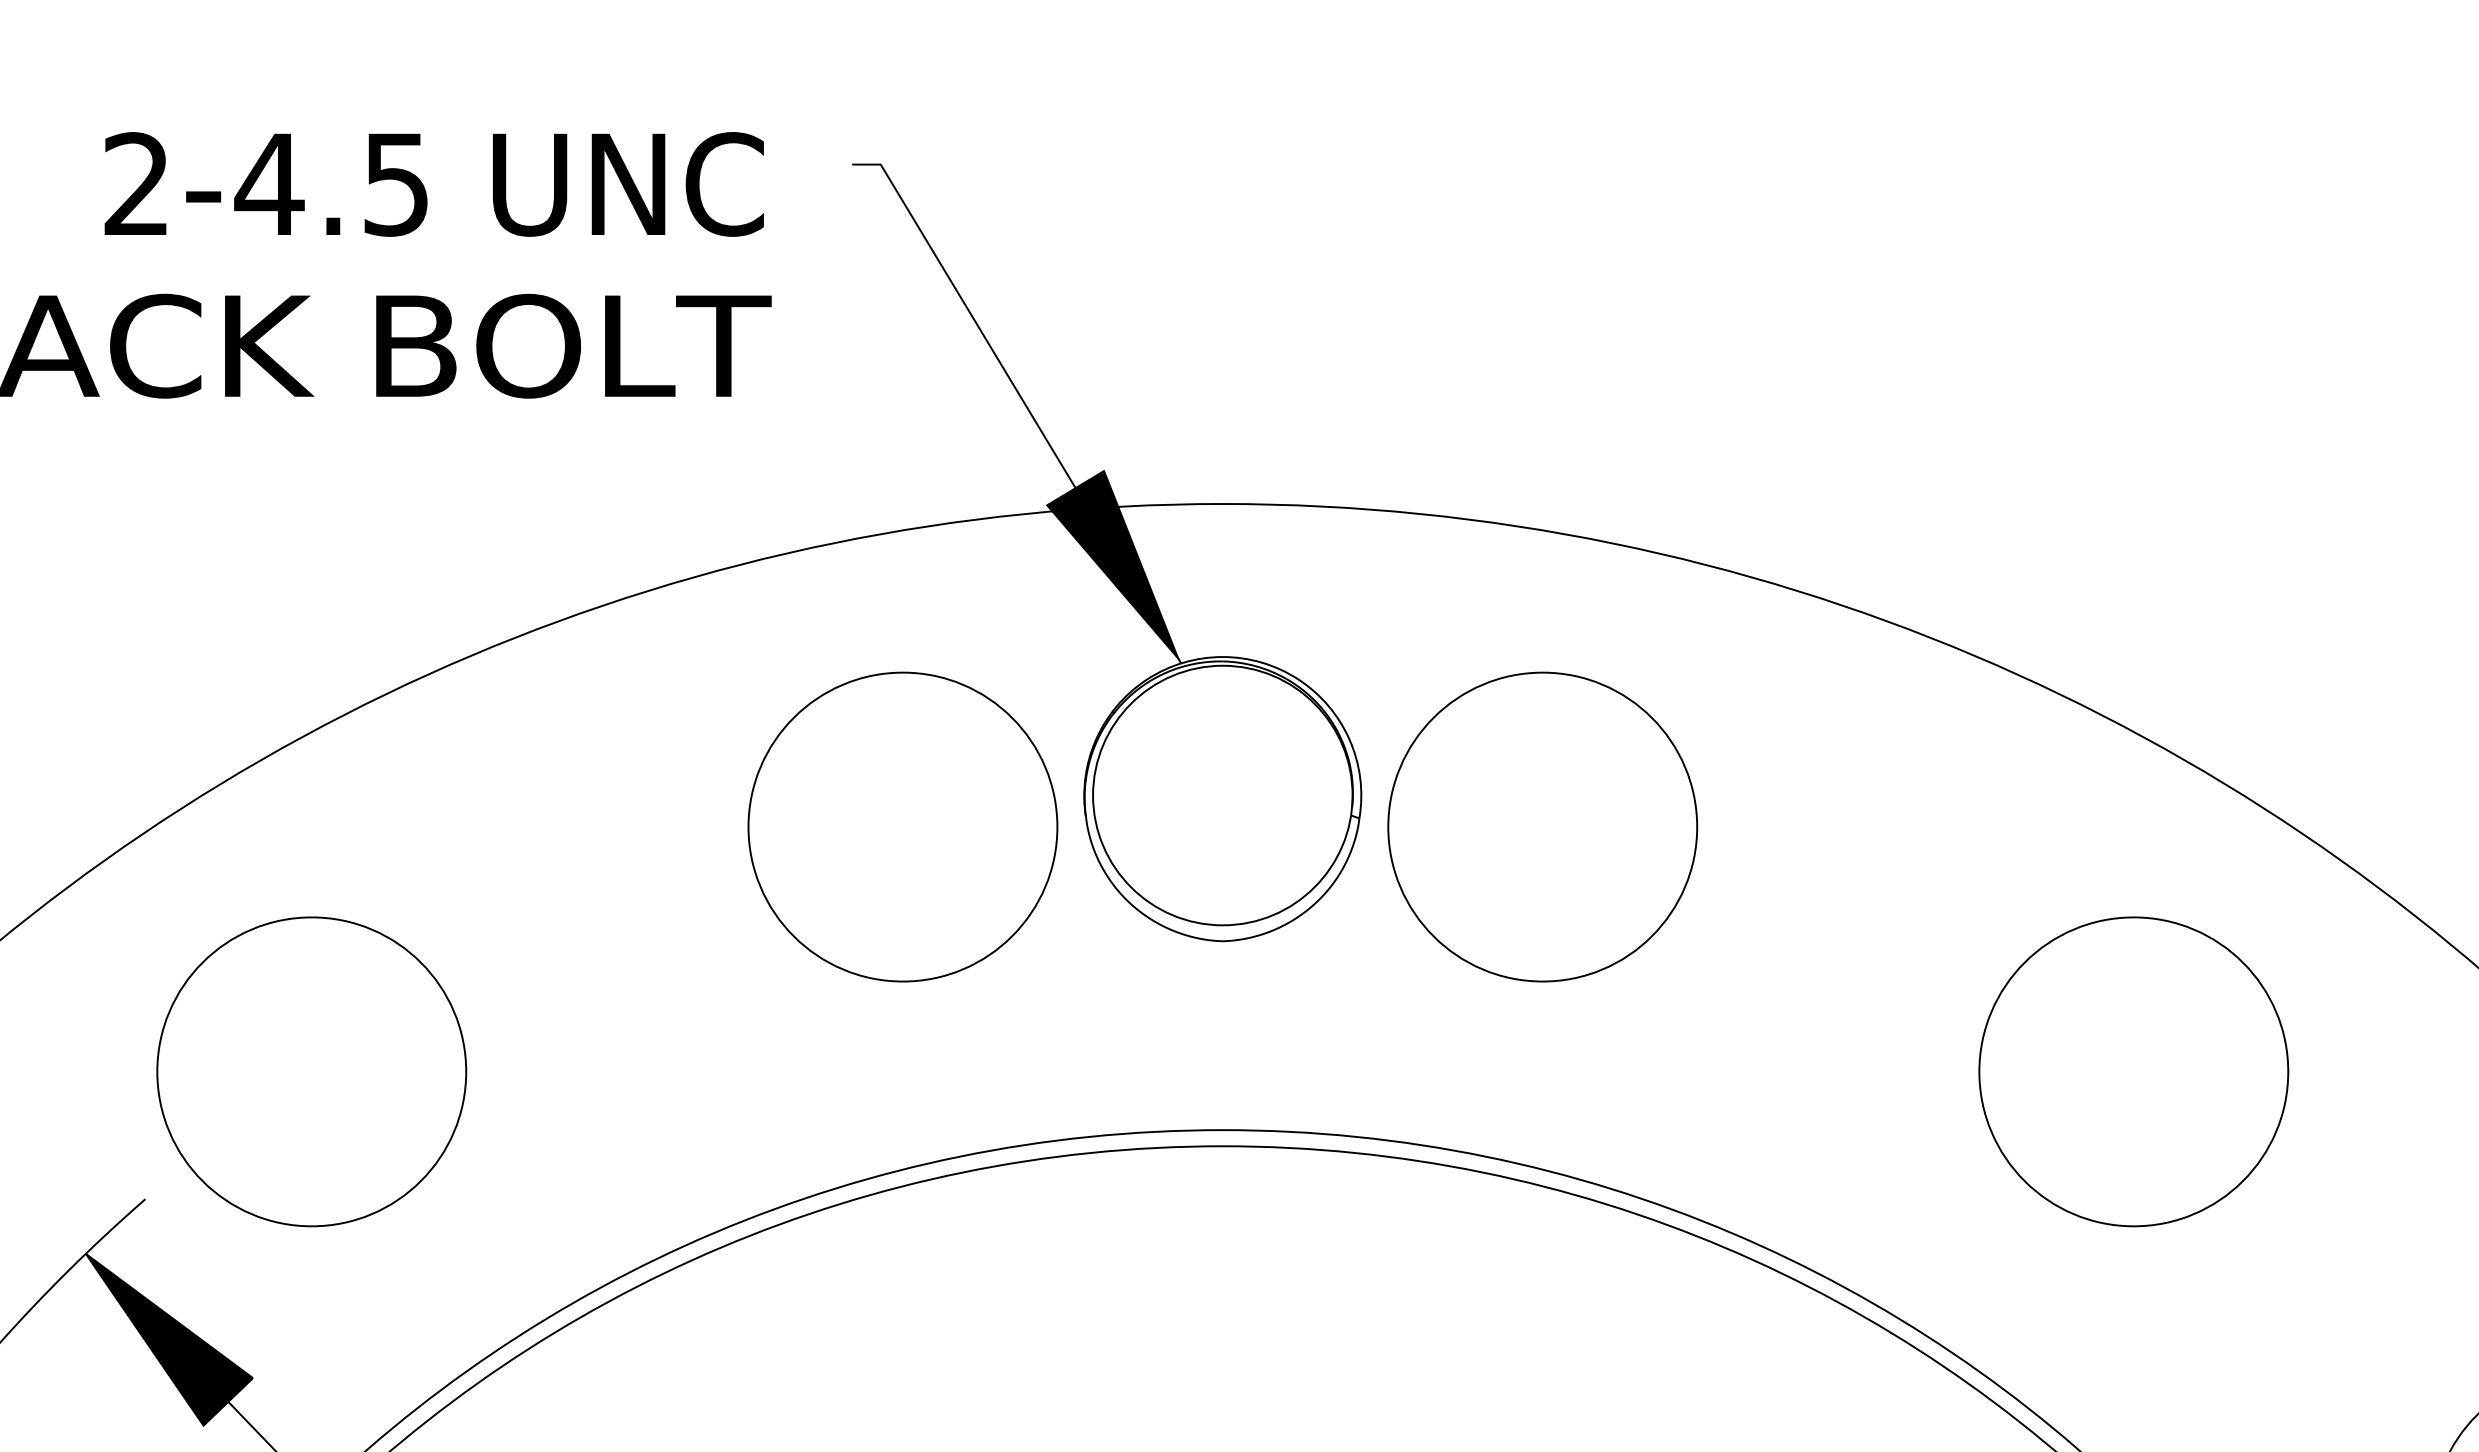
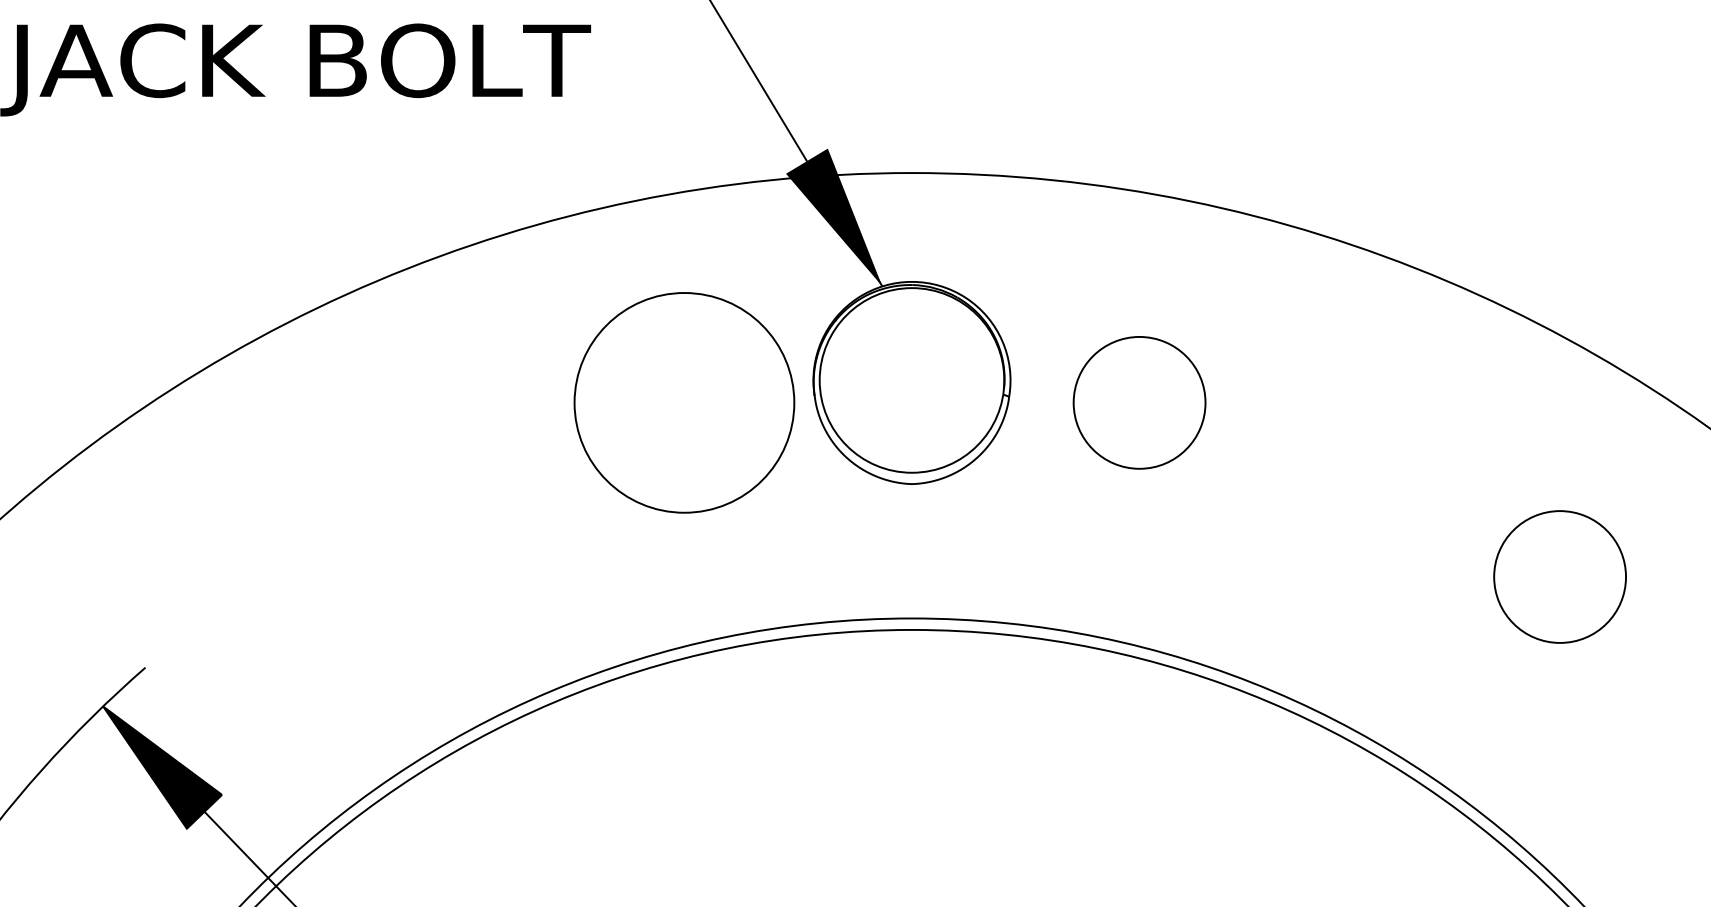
circle: (1542, 826) -> (1139, 402), size x0.6
circle: (311, 1071) -> (263, 576), removed
circle: (2133, 1071) -> (1559, 576), size x0.6

